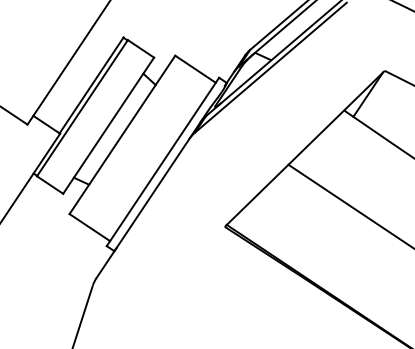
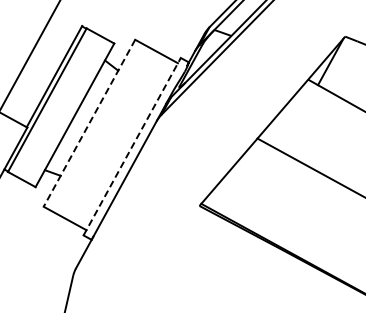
line: (122, 135) -> (89, 123), solid -> dashed
line: (163, 161) -> (132, 146), solid -> dashed

